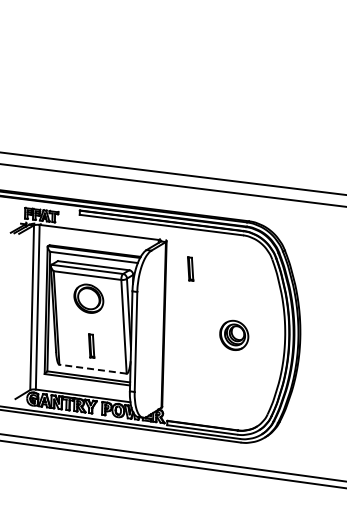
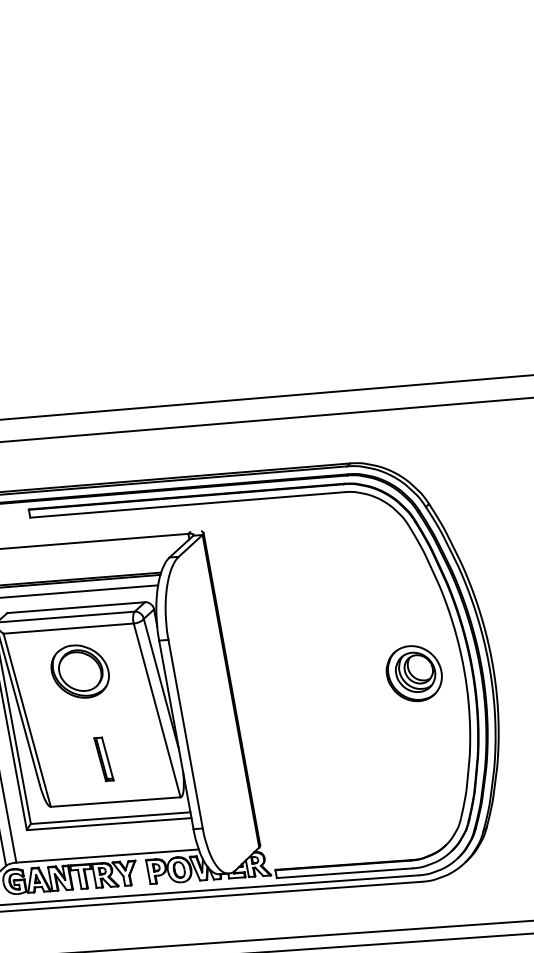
part: (190, 268) -> (259, 574), removed
part: (234, 334) -> (414, 671), moved
line: (93, 369) -> (116, 802), dashed -> solid

